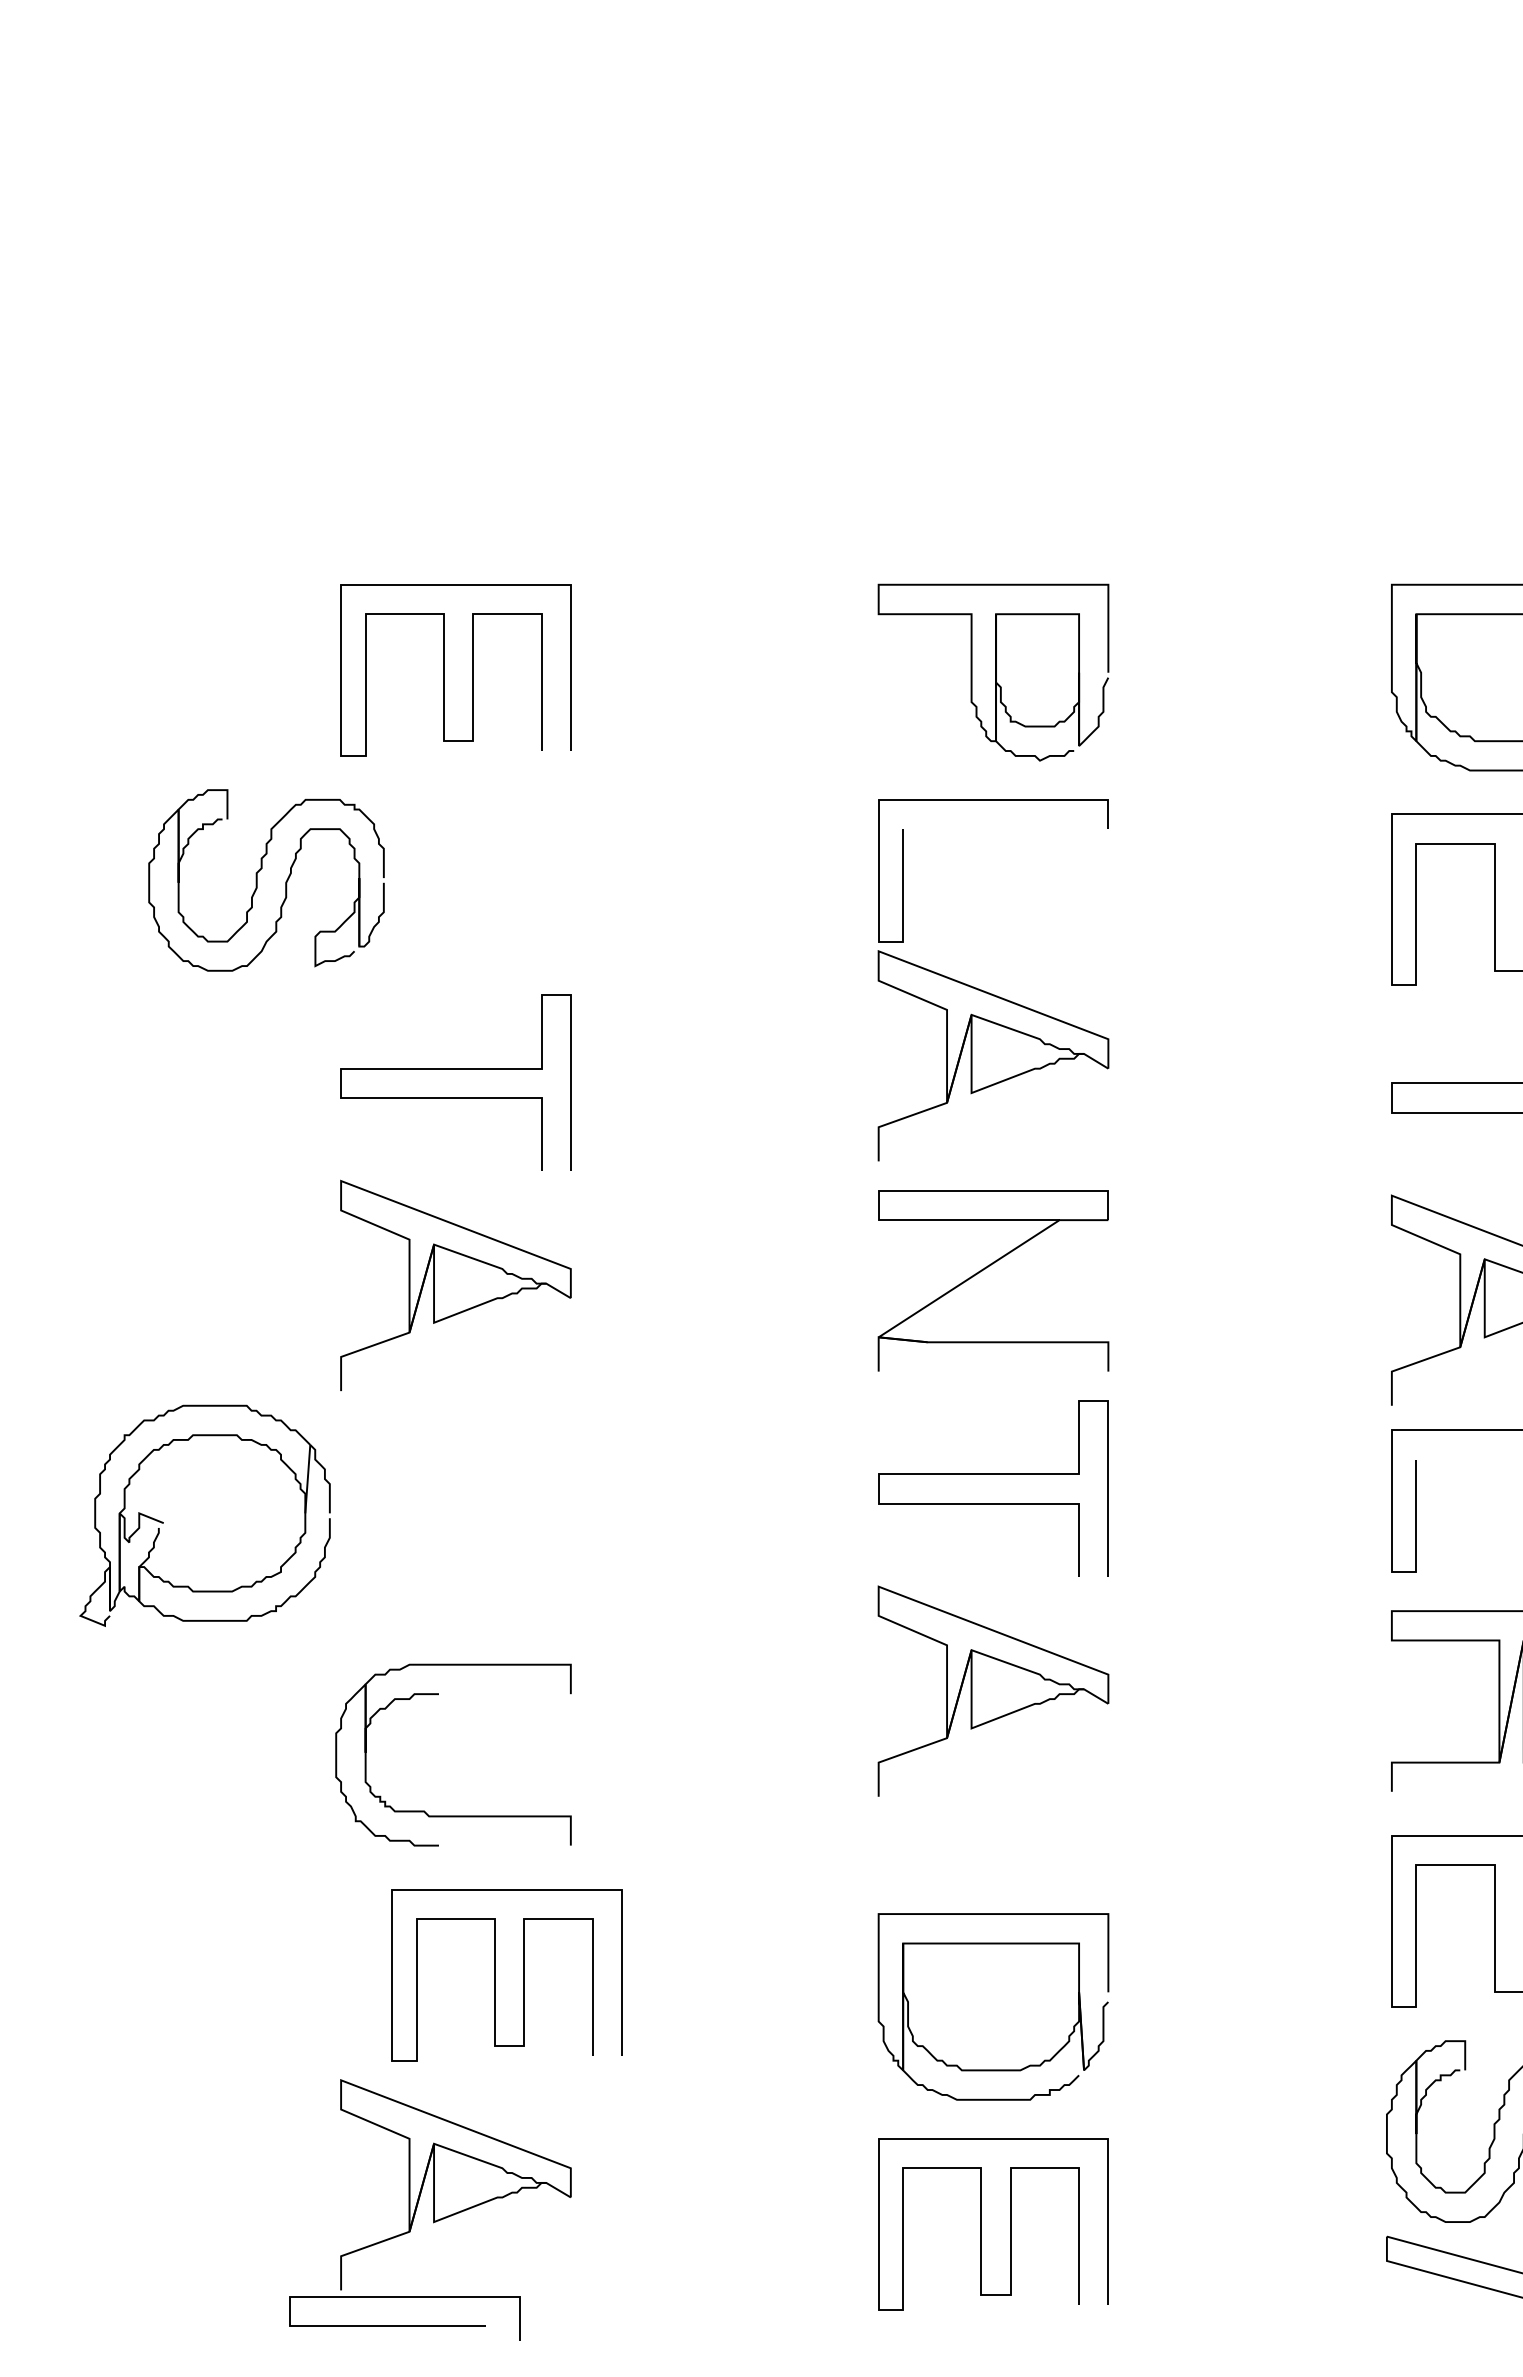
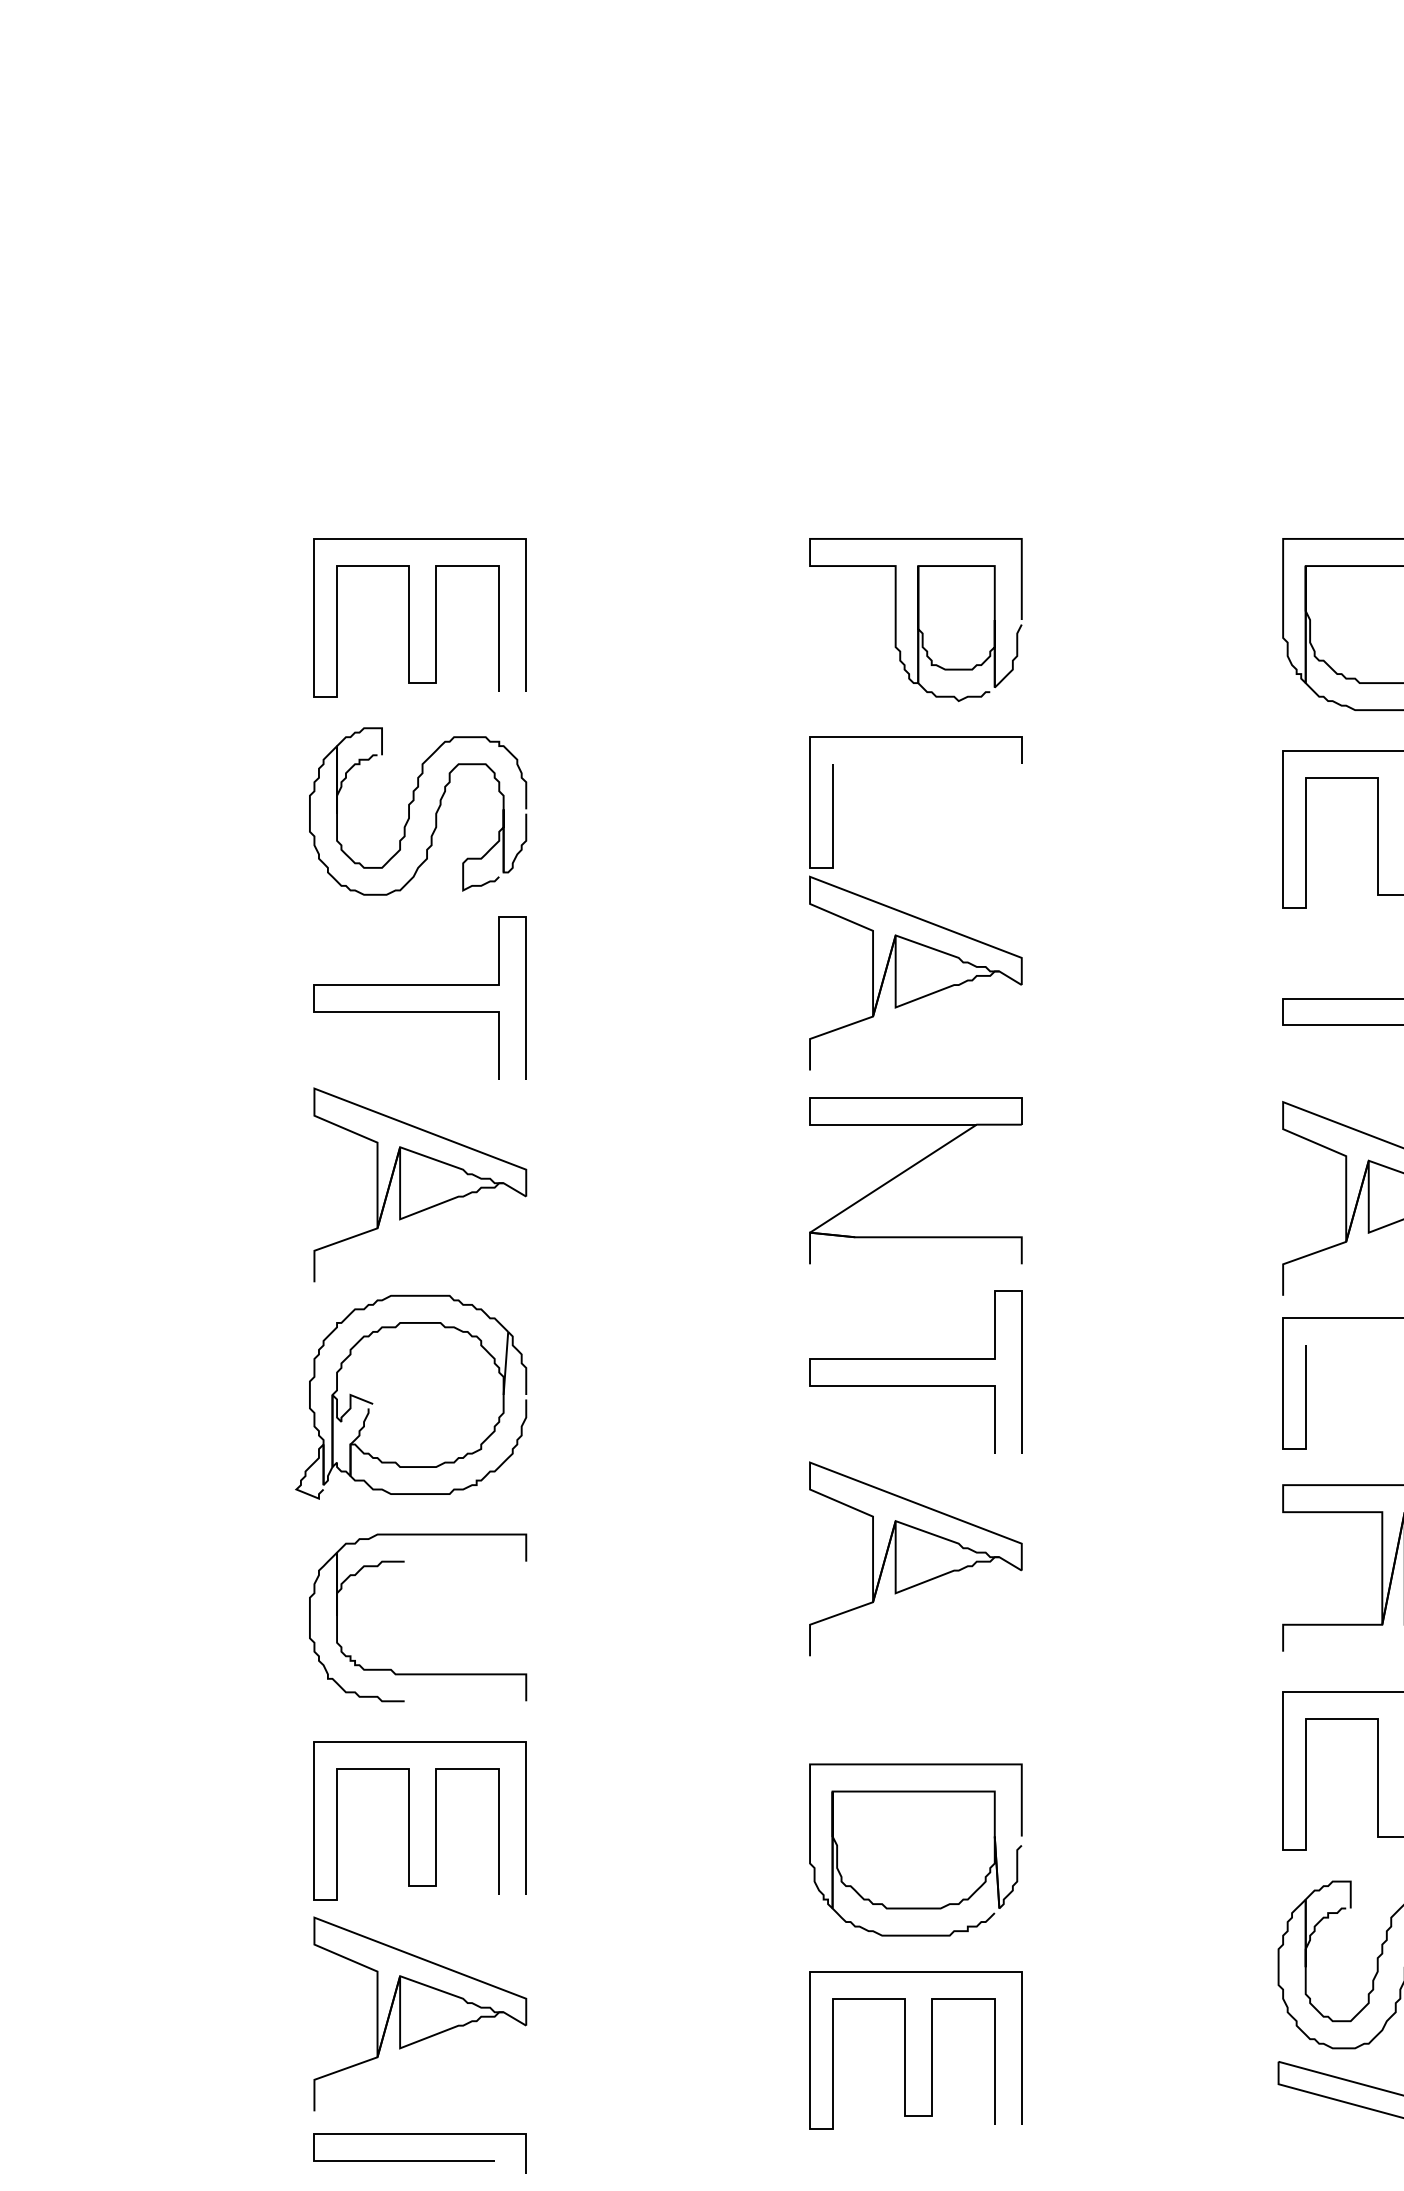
part: (257, 880) -> (409, 811), moved
part: (204, 1515) -> (410, 1396), moved
curve: (495, 1975) -> (409, 1821), moved
line: (404, 2325) -> (419, 2160), moved

